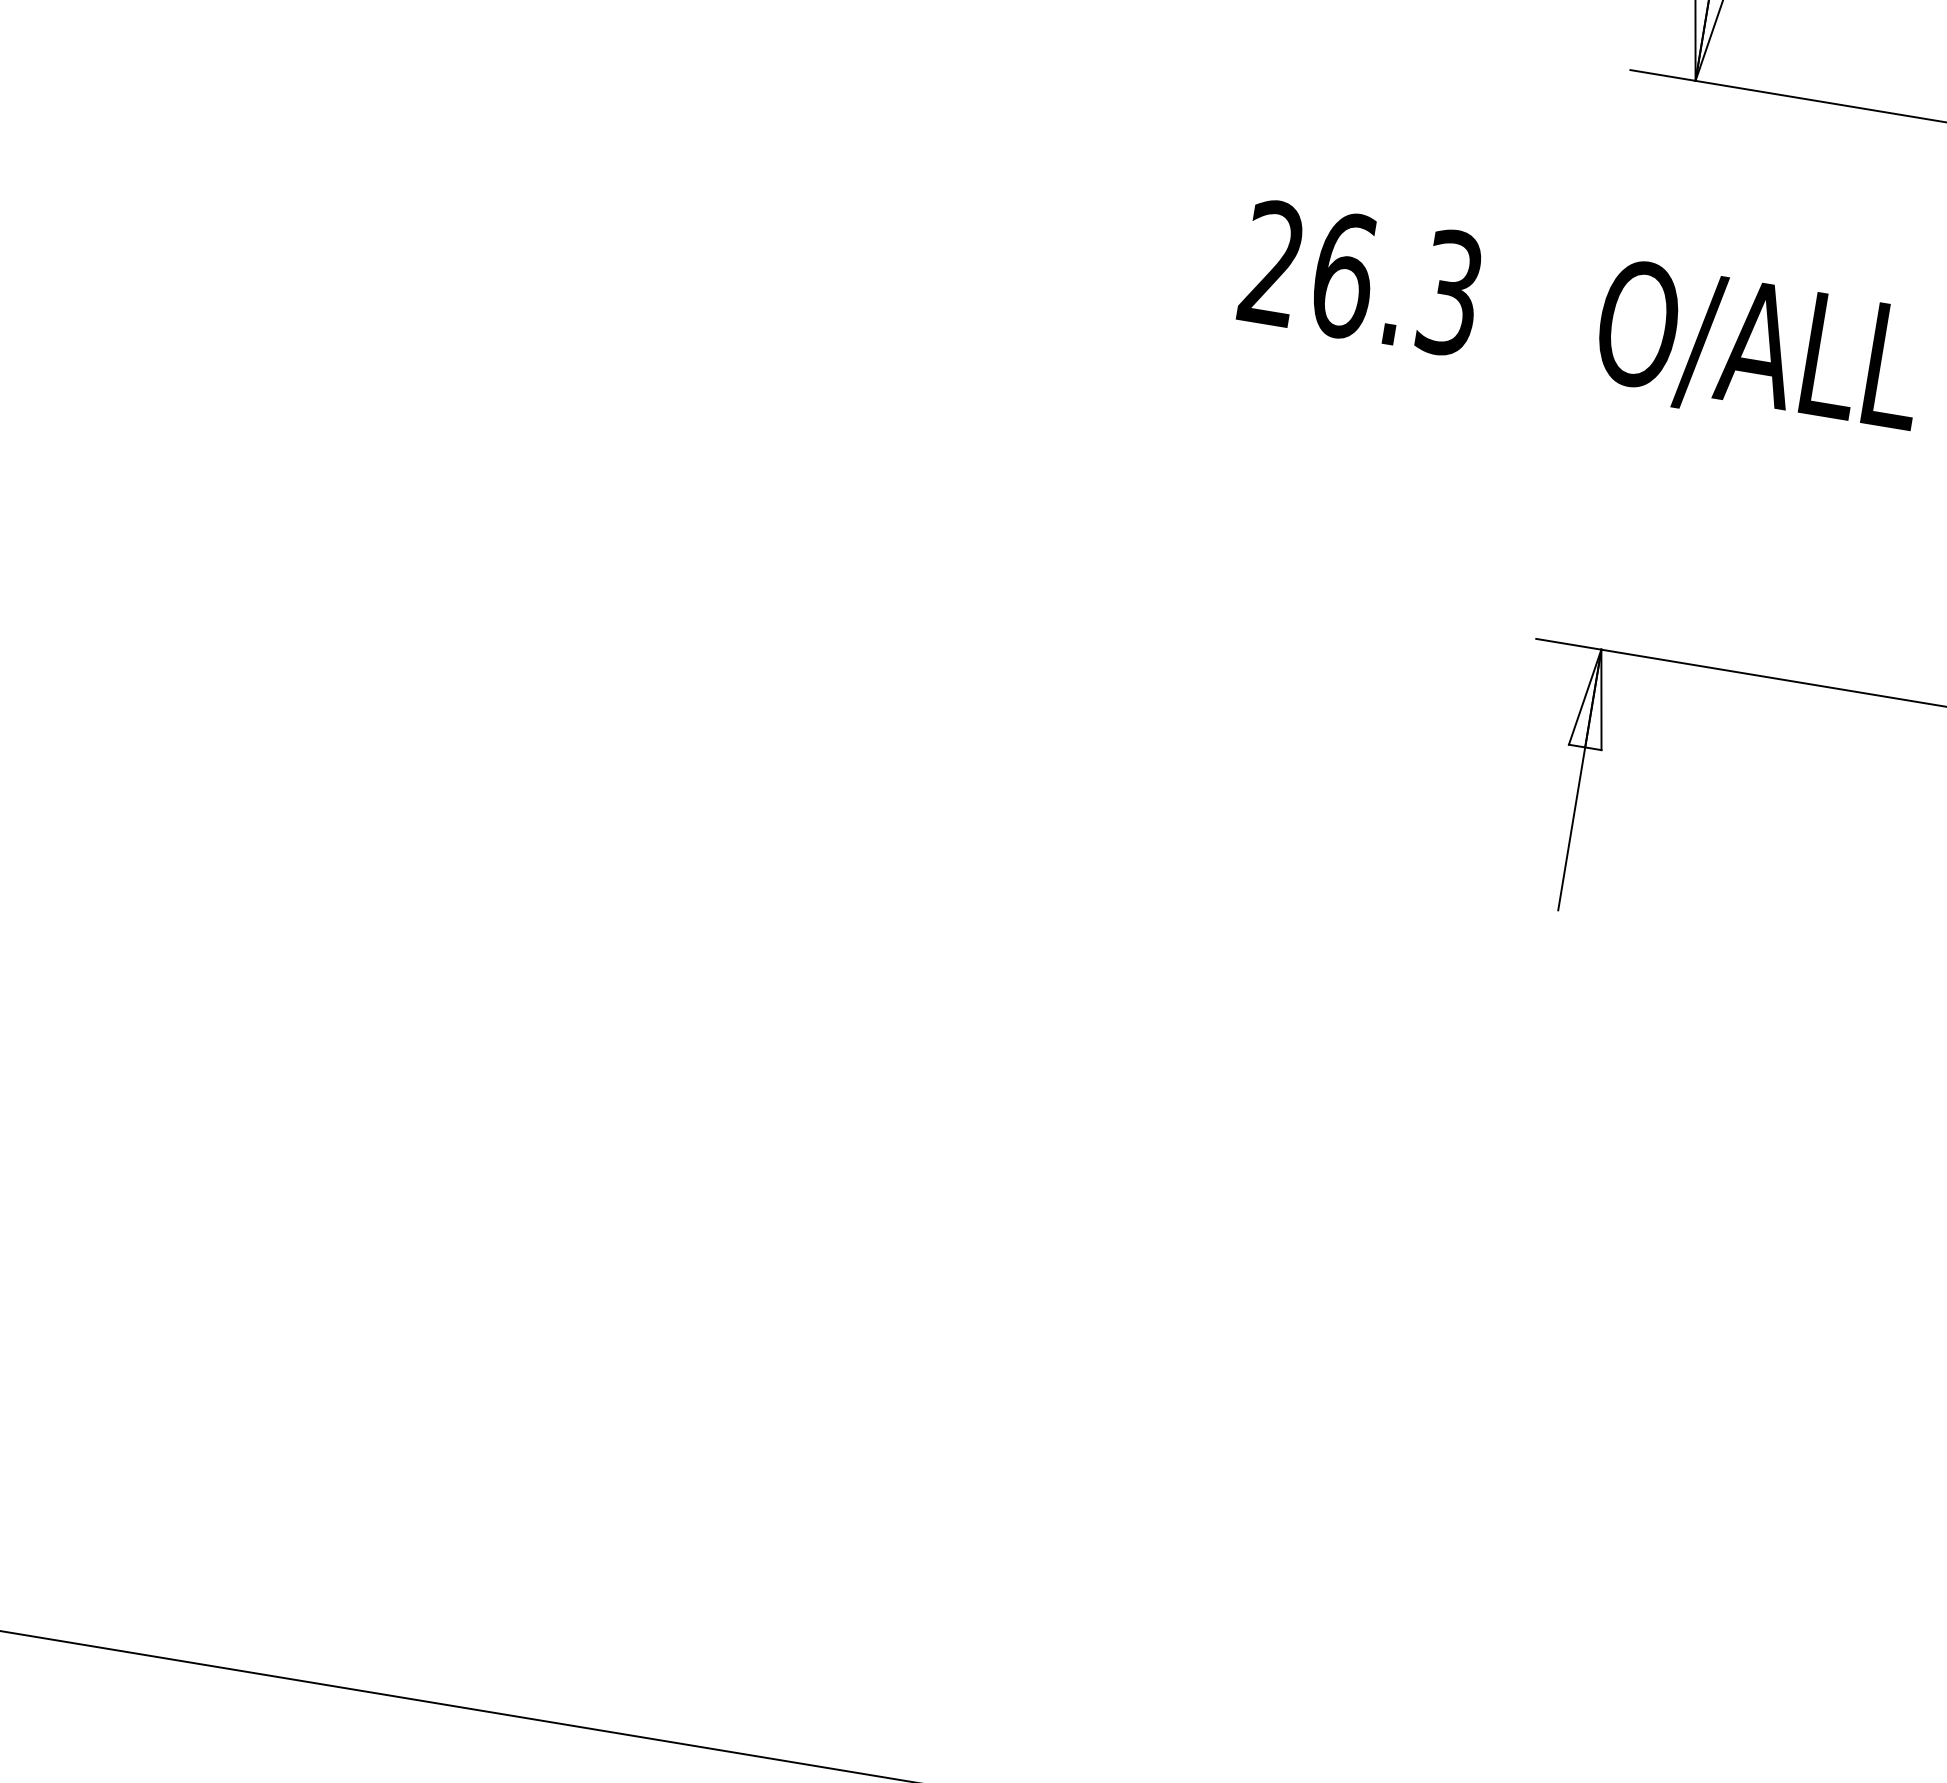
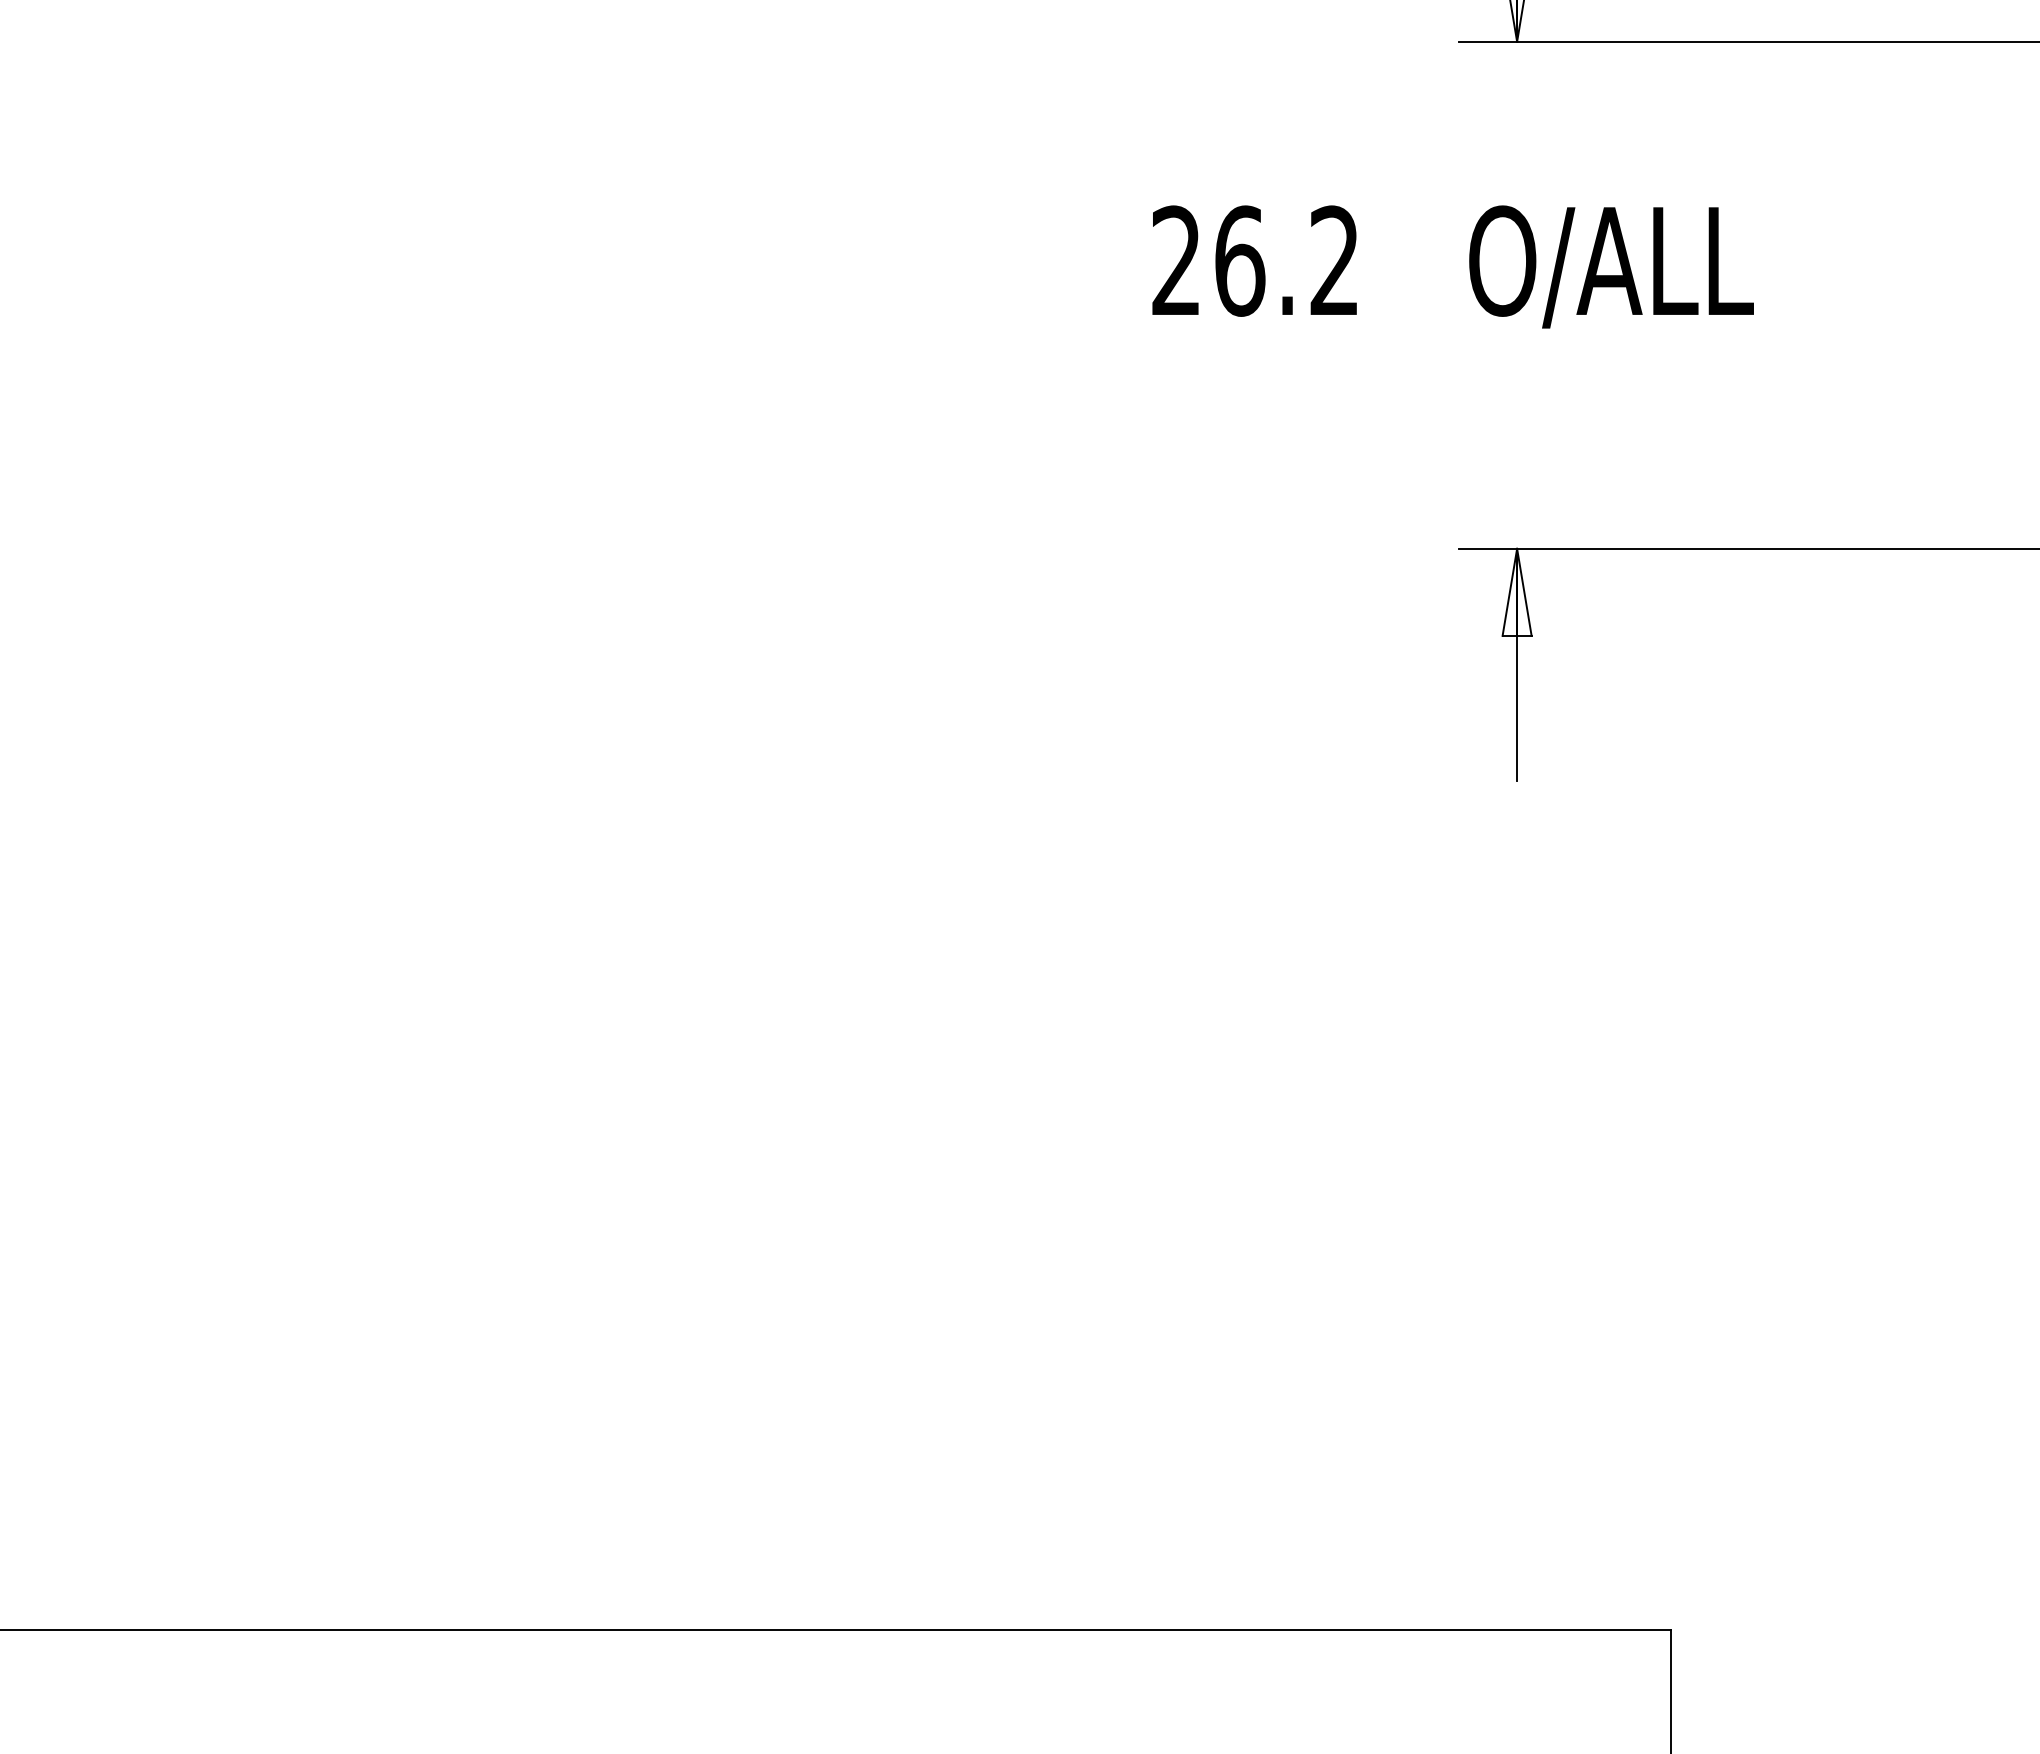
text: (1450, 292) -> (1334, 260), 26.3 -> 26.2

